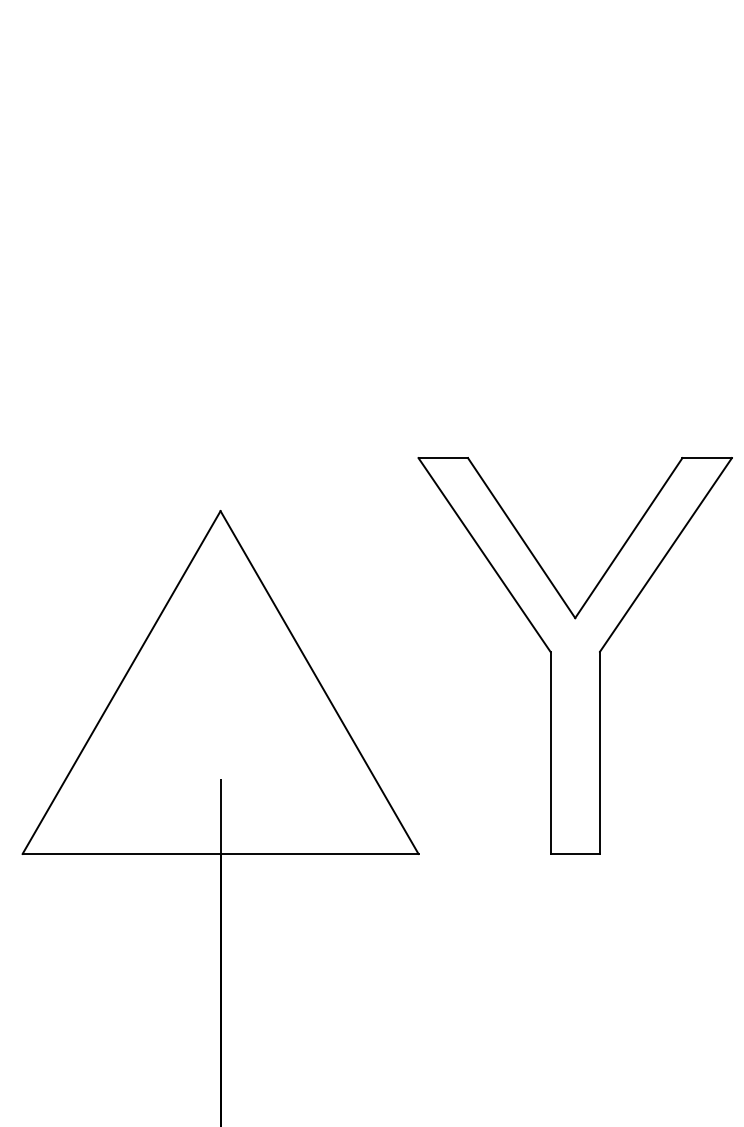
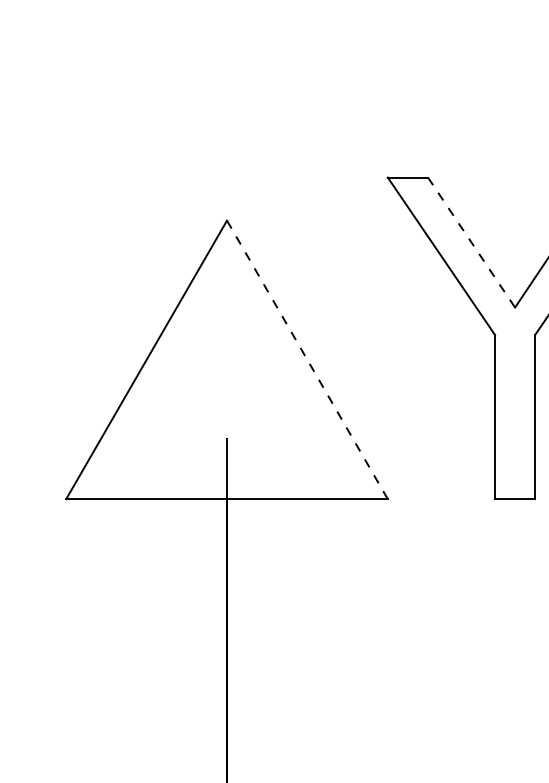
line: (521, 538) -> (471, 242), solid -> dashed
line: (319, 682) -> (307, 359), solid -> dashed

